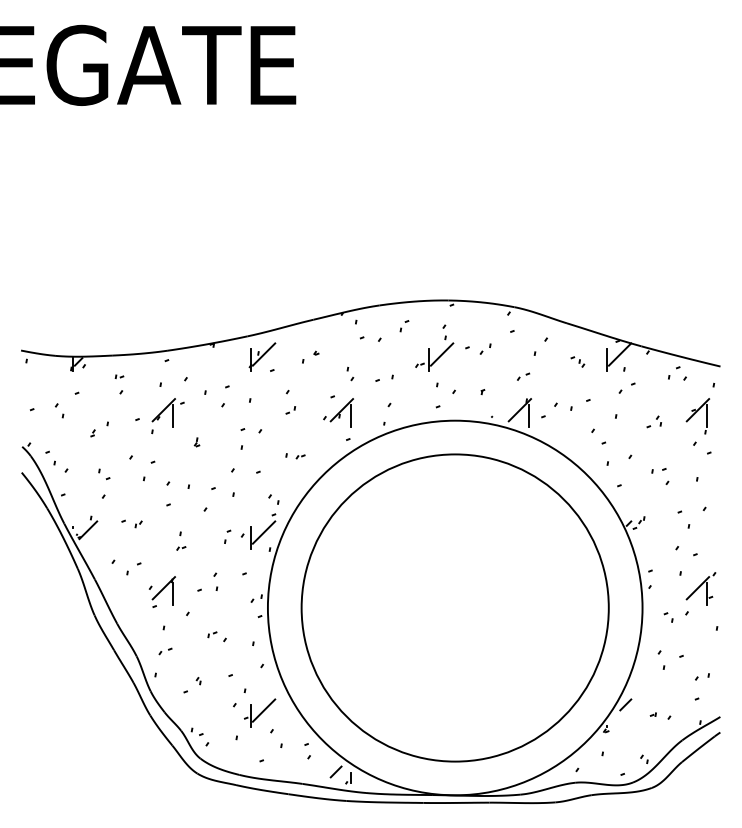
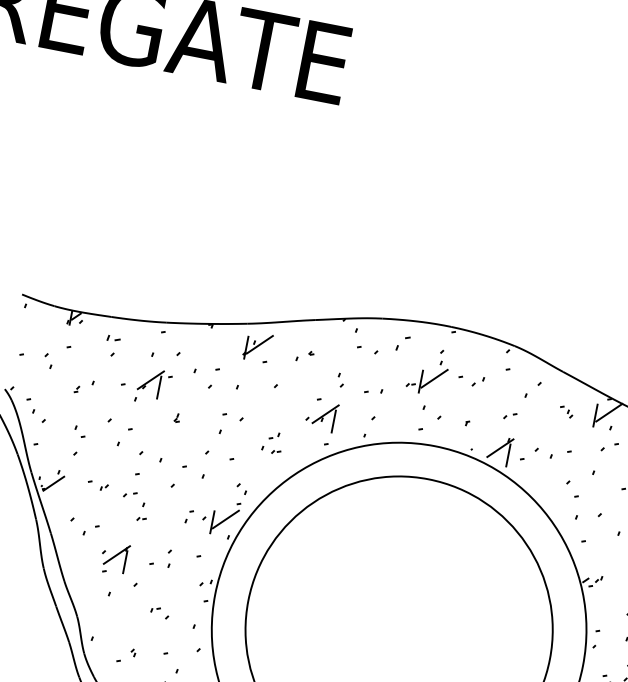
part: (404, 326) -> (403, 344), size x1.4
part: (119, 376) -> (113, 338), size x1.6
part: (290, 410) -> (274, 436), moved
part: (165, 651) -> (130, 494), moved

